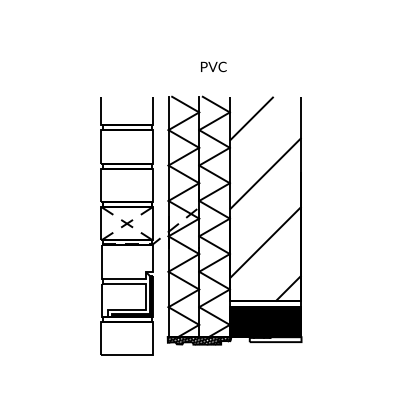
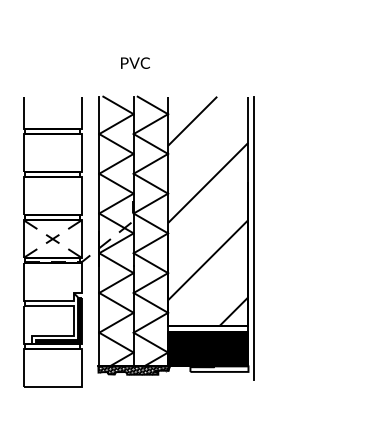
text: (213, 66) -> (135, 62), moved
line: (306, 222) -> (254, 237), added

